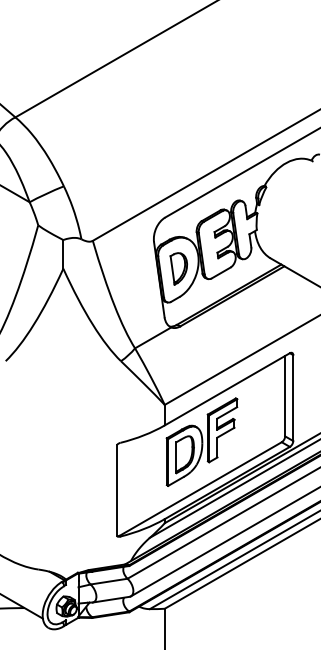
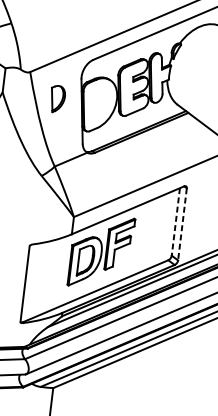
part: (178, 268) -> (57, 98), moved
line: (285, 396) -> (176, 222), solid -> dashed
line: (293, 398) -> (182, 224), solid -> dashed

